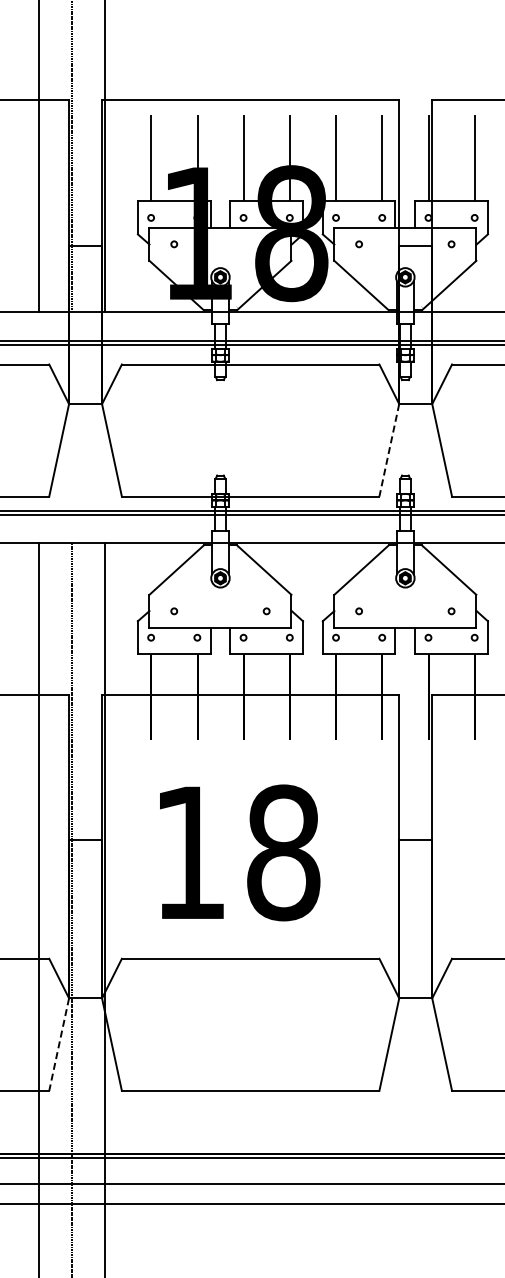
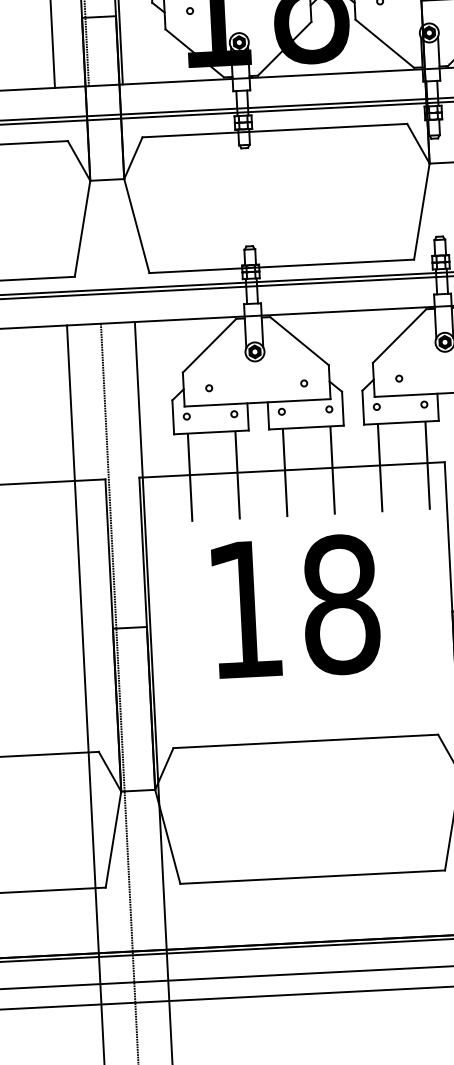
line: (389, 450) -> (422, 211), dashed -> solid
text: (240, 852) -> (296, 606), moved
line: (59, 1045) -> (113, 840), dashed -> solid

